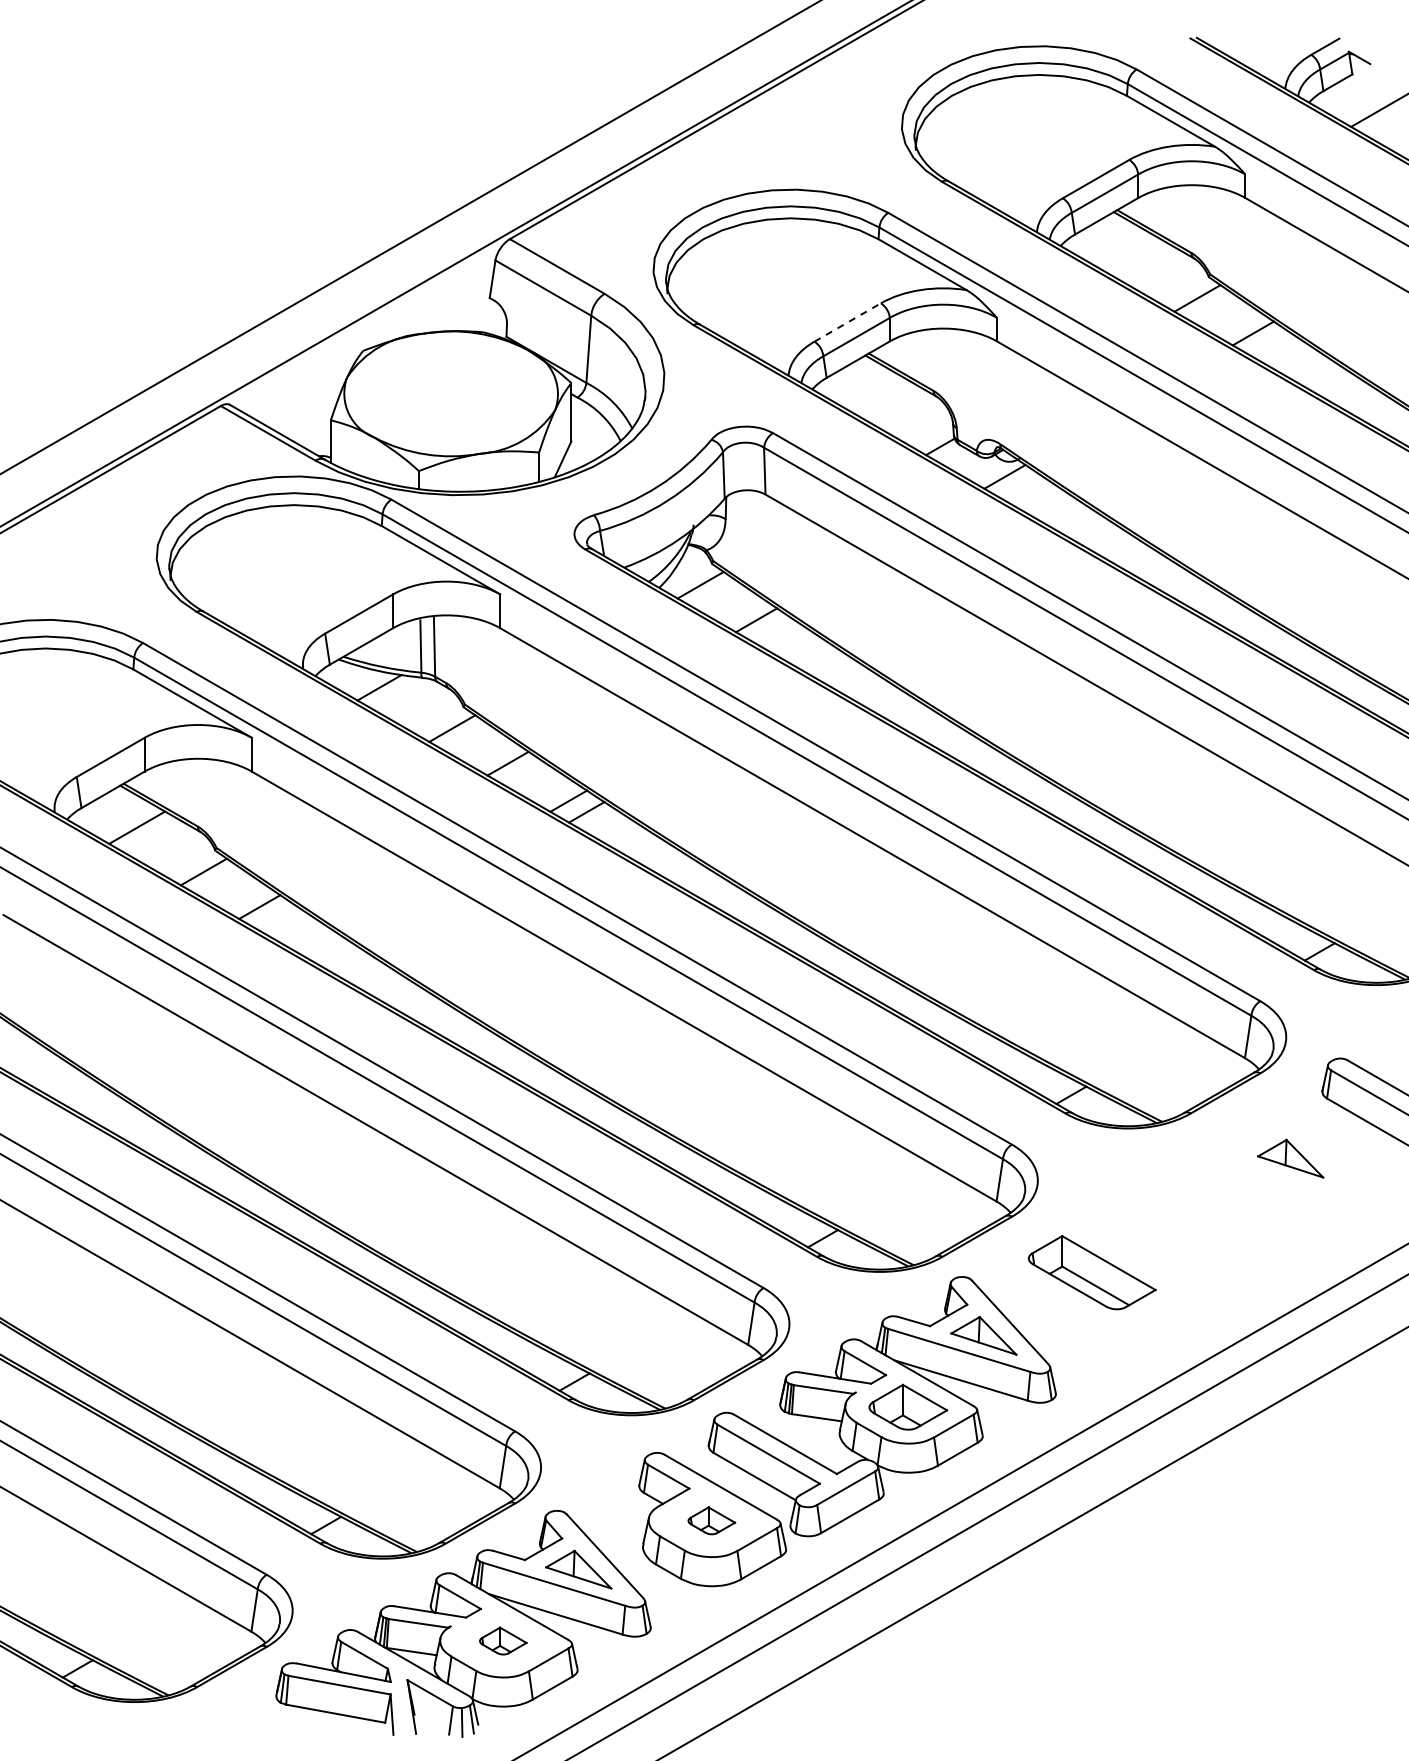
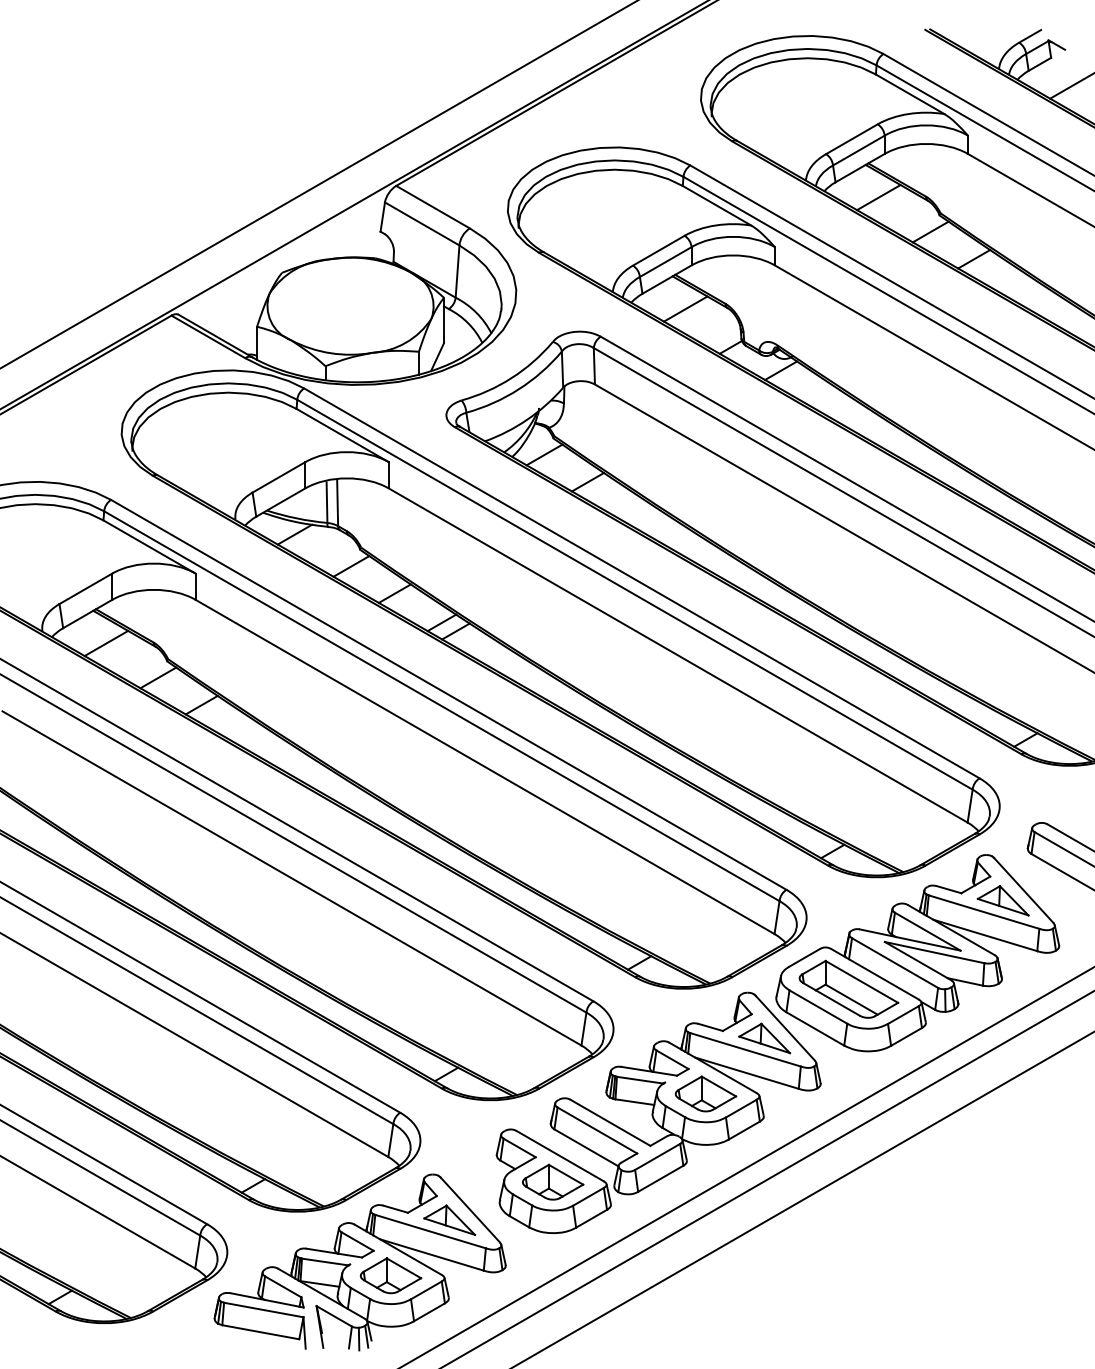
line: (1130, 254) -> (878, 197), added
line: (848, 322) -> (659, 250), dashed -> solid
line: (882, 397) -> (685, 309), added
part: (1180, 1226) -> (917, 953), added
part: (711, 1520) -> (552, 1182), size x1.67
part: (503, 1640) -> (391, 1275), size x1.67

